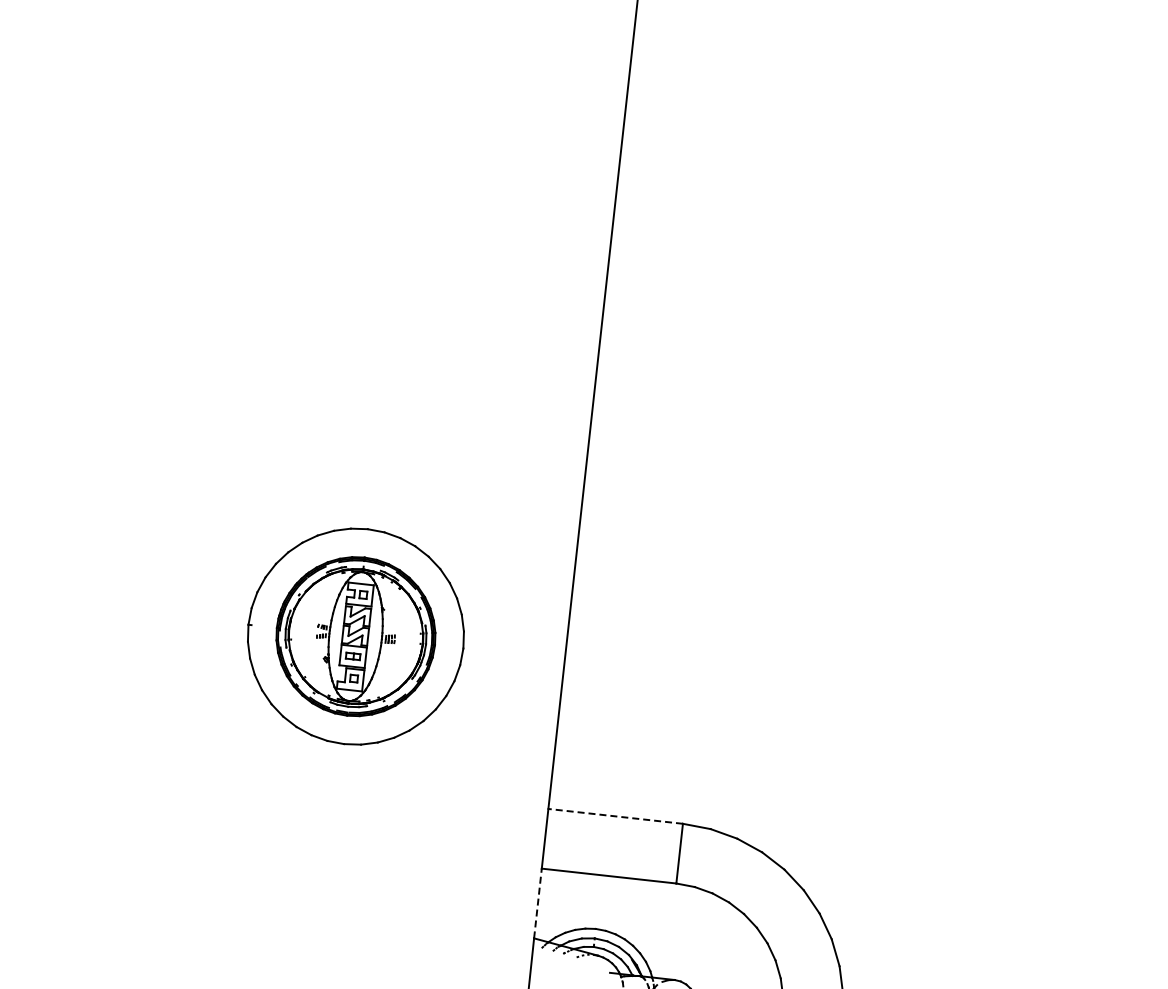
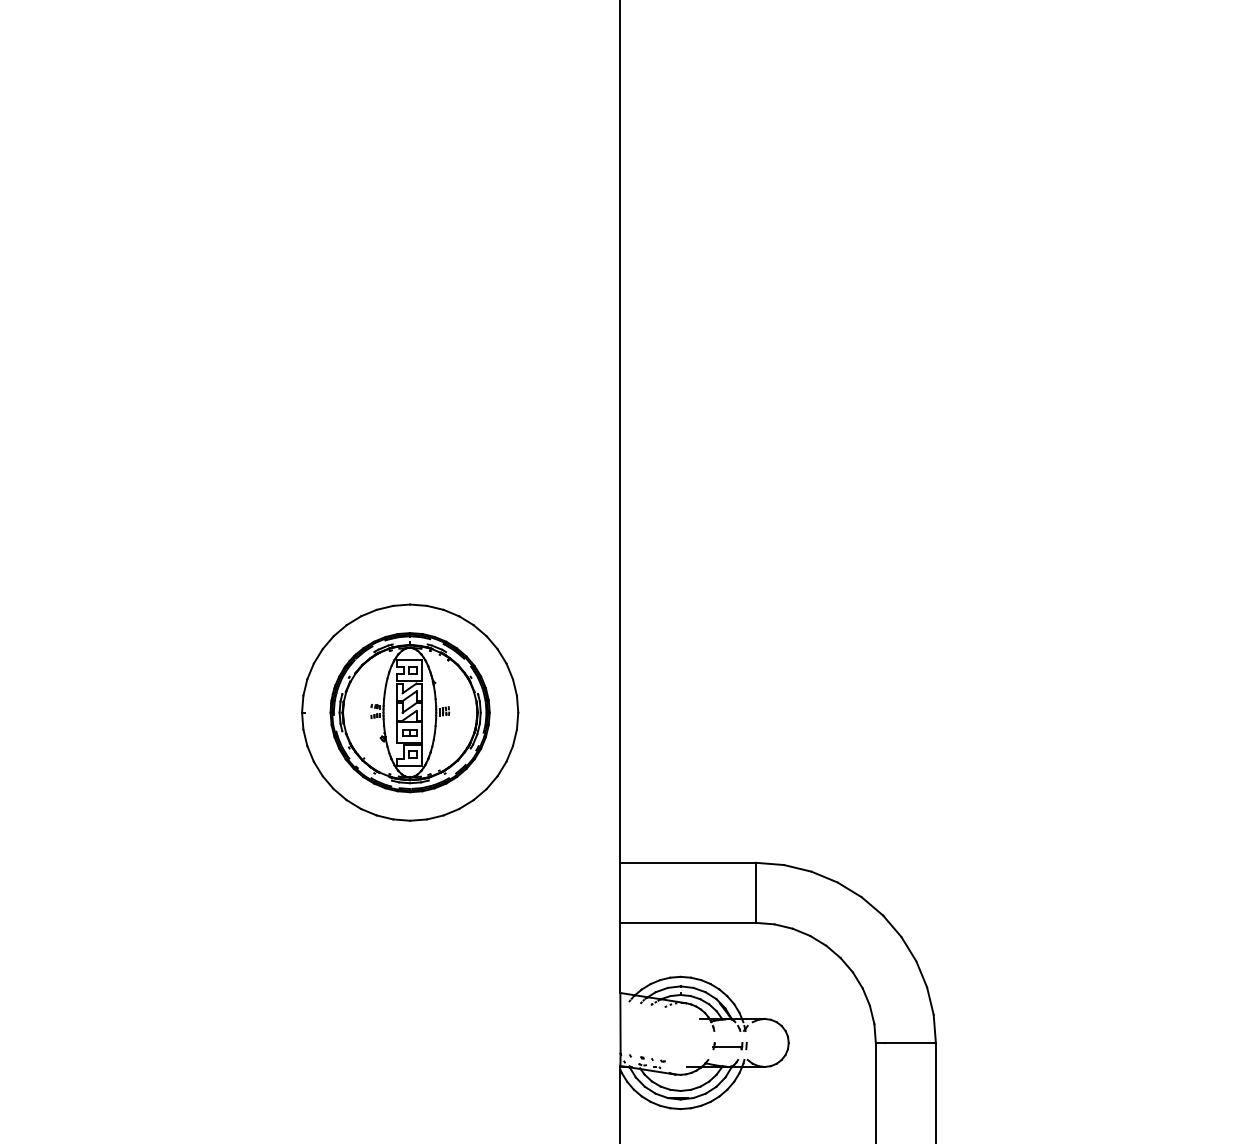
line: (616, 816) -> (688, 862), dashed -> solid
line: (538, 903) -> (620, 957), dashed -> solid

